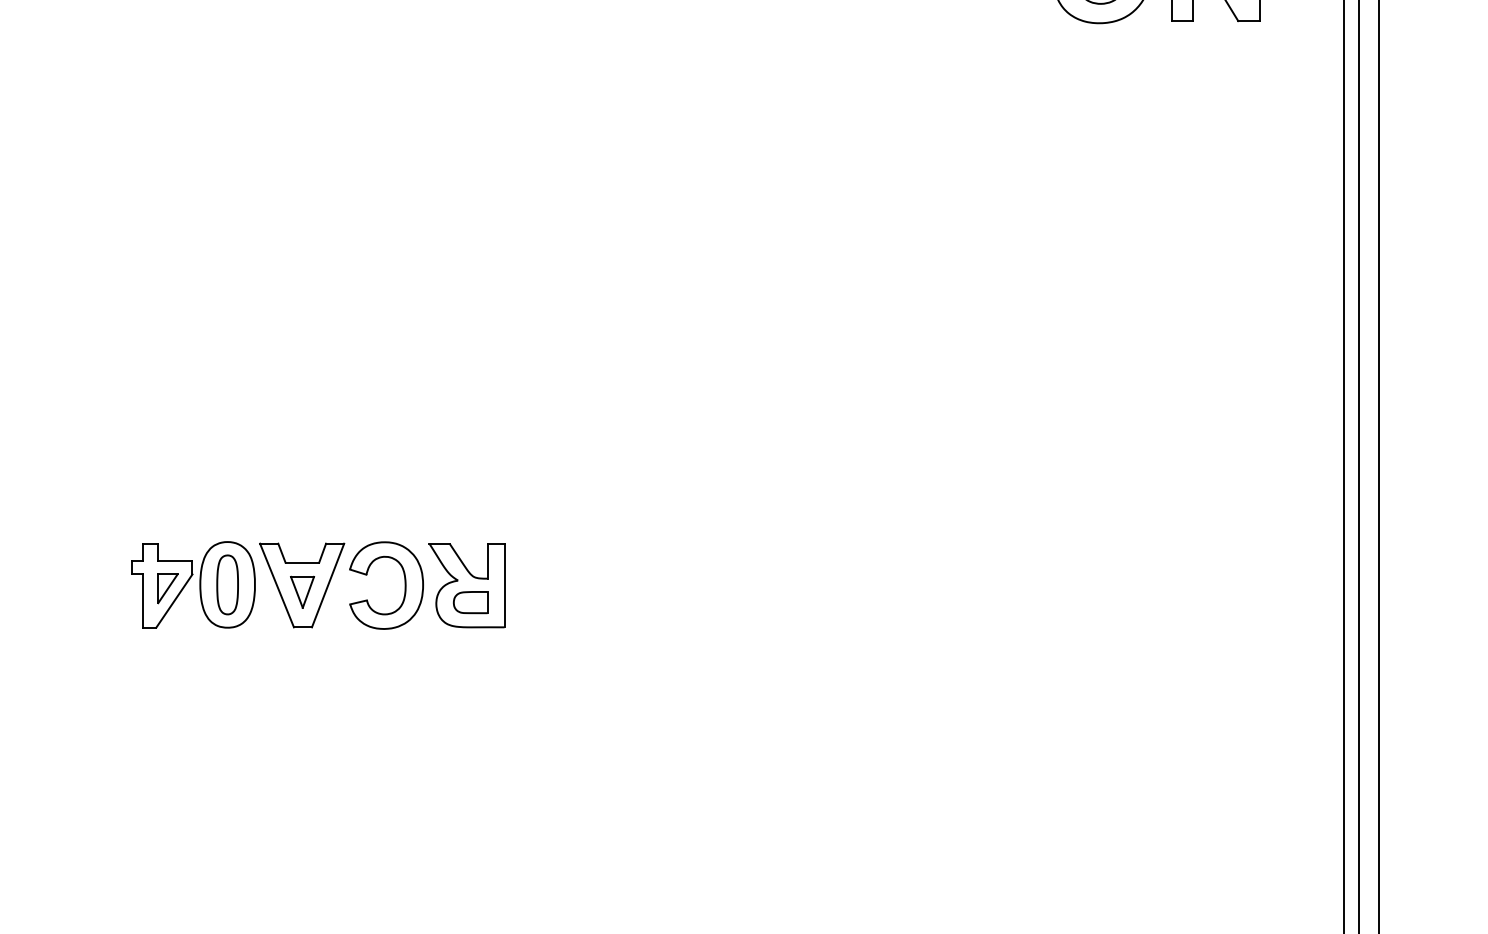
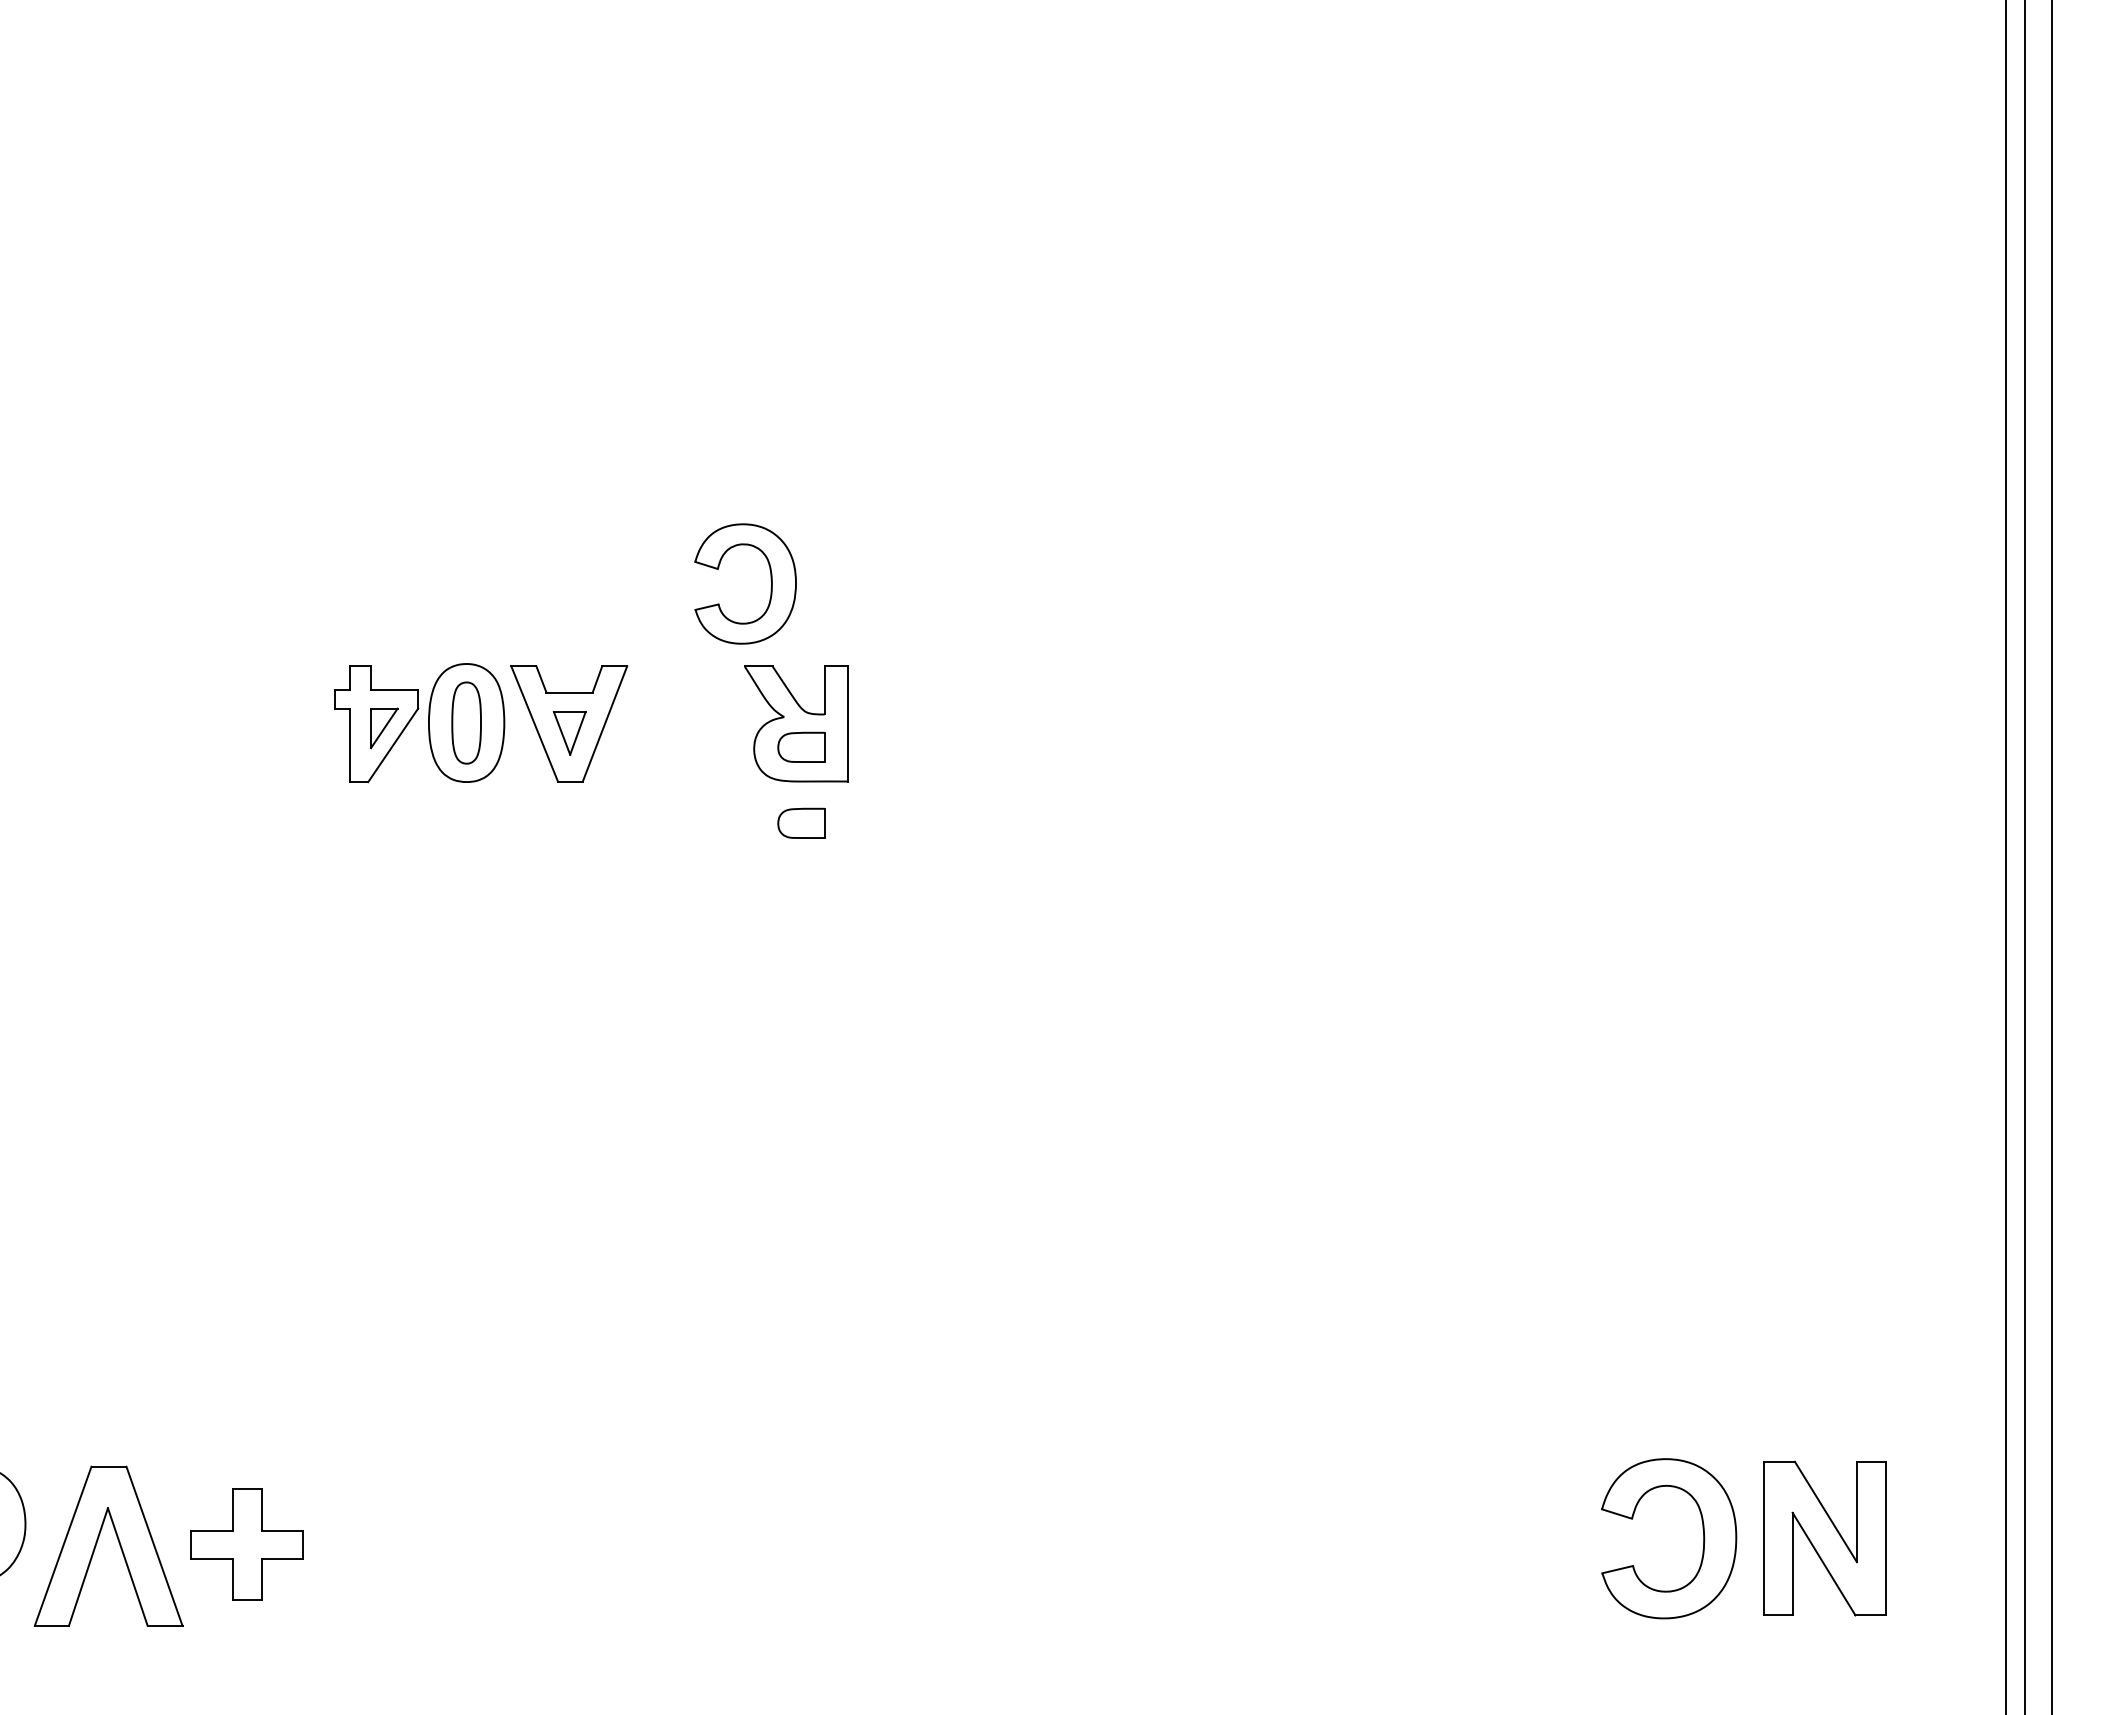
part: (404, 583) -> (770, 580), moved
part: (470, 657) -> (801, 822), added

